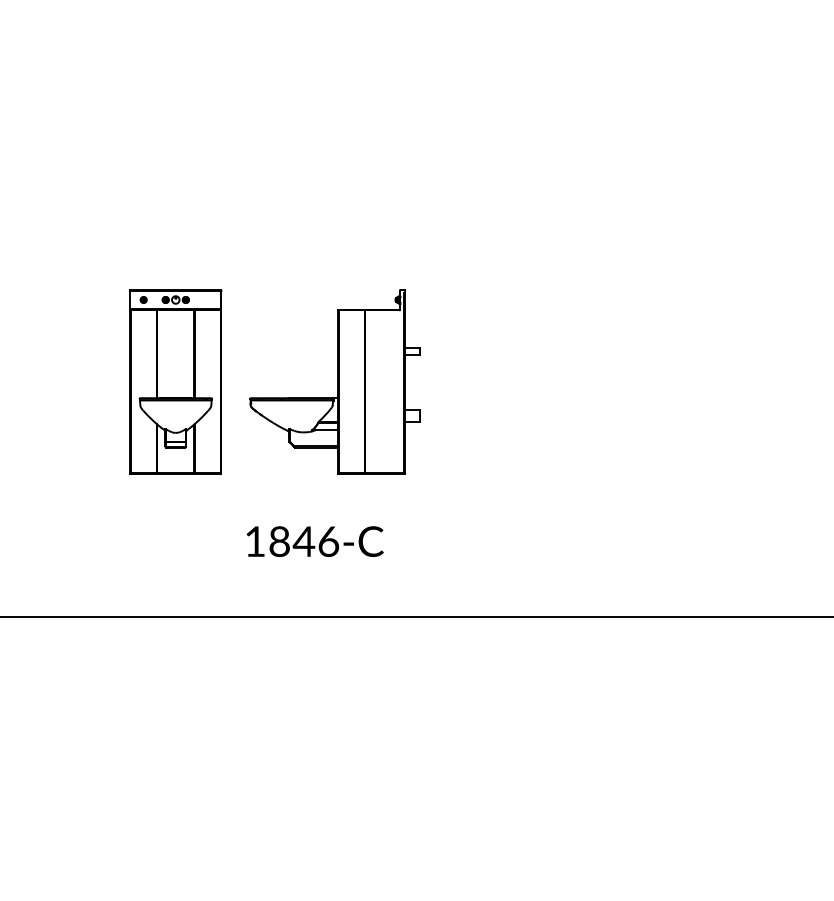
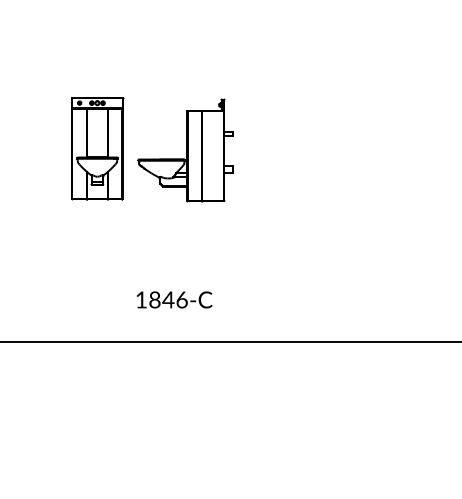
part: (175, 381) -> (97, 148), moved
part: (334, 381) -> (185, 150), moved

